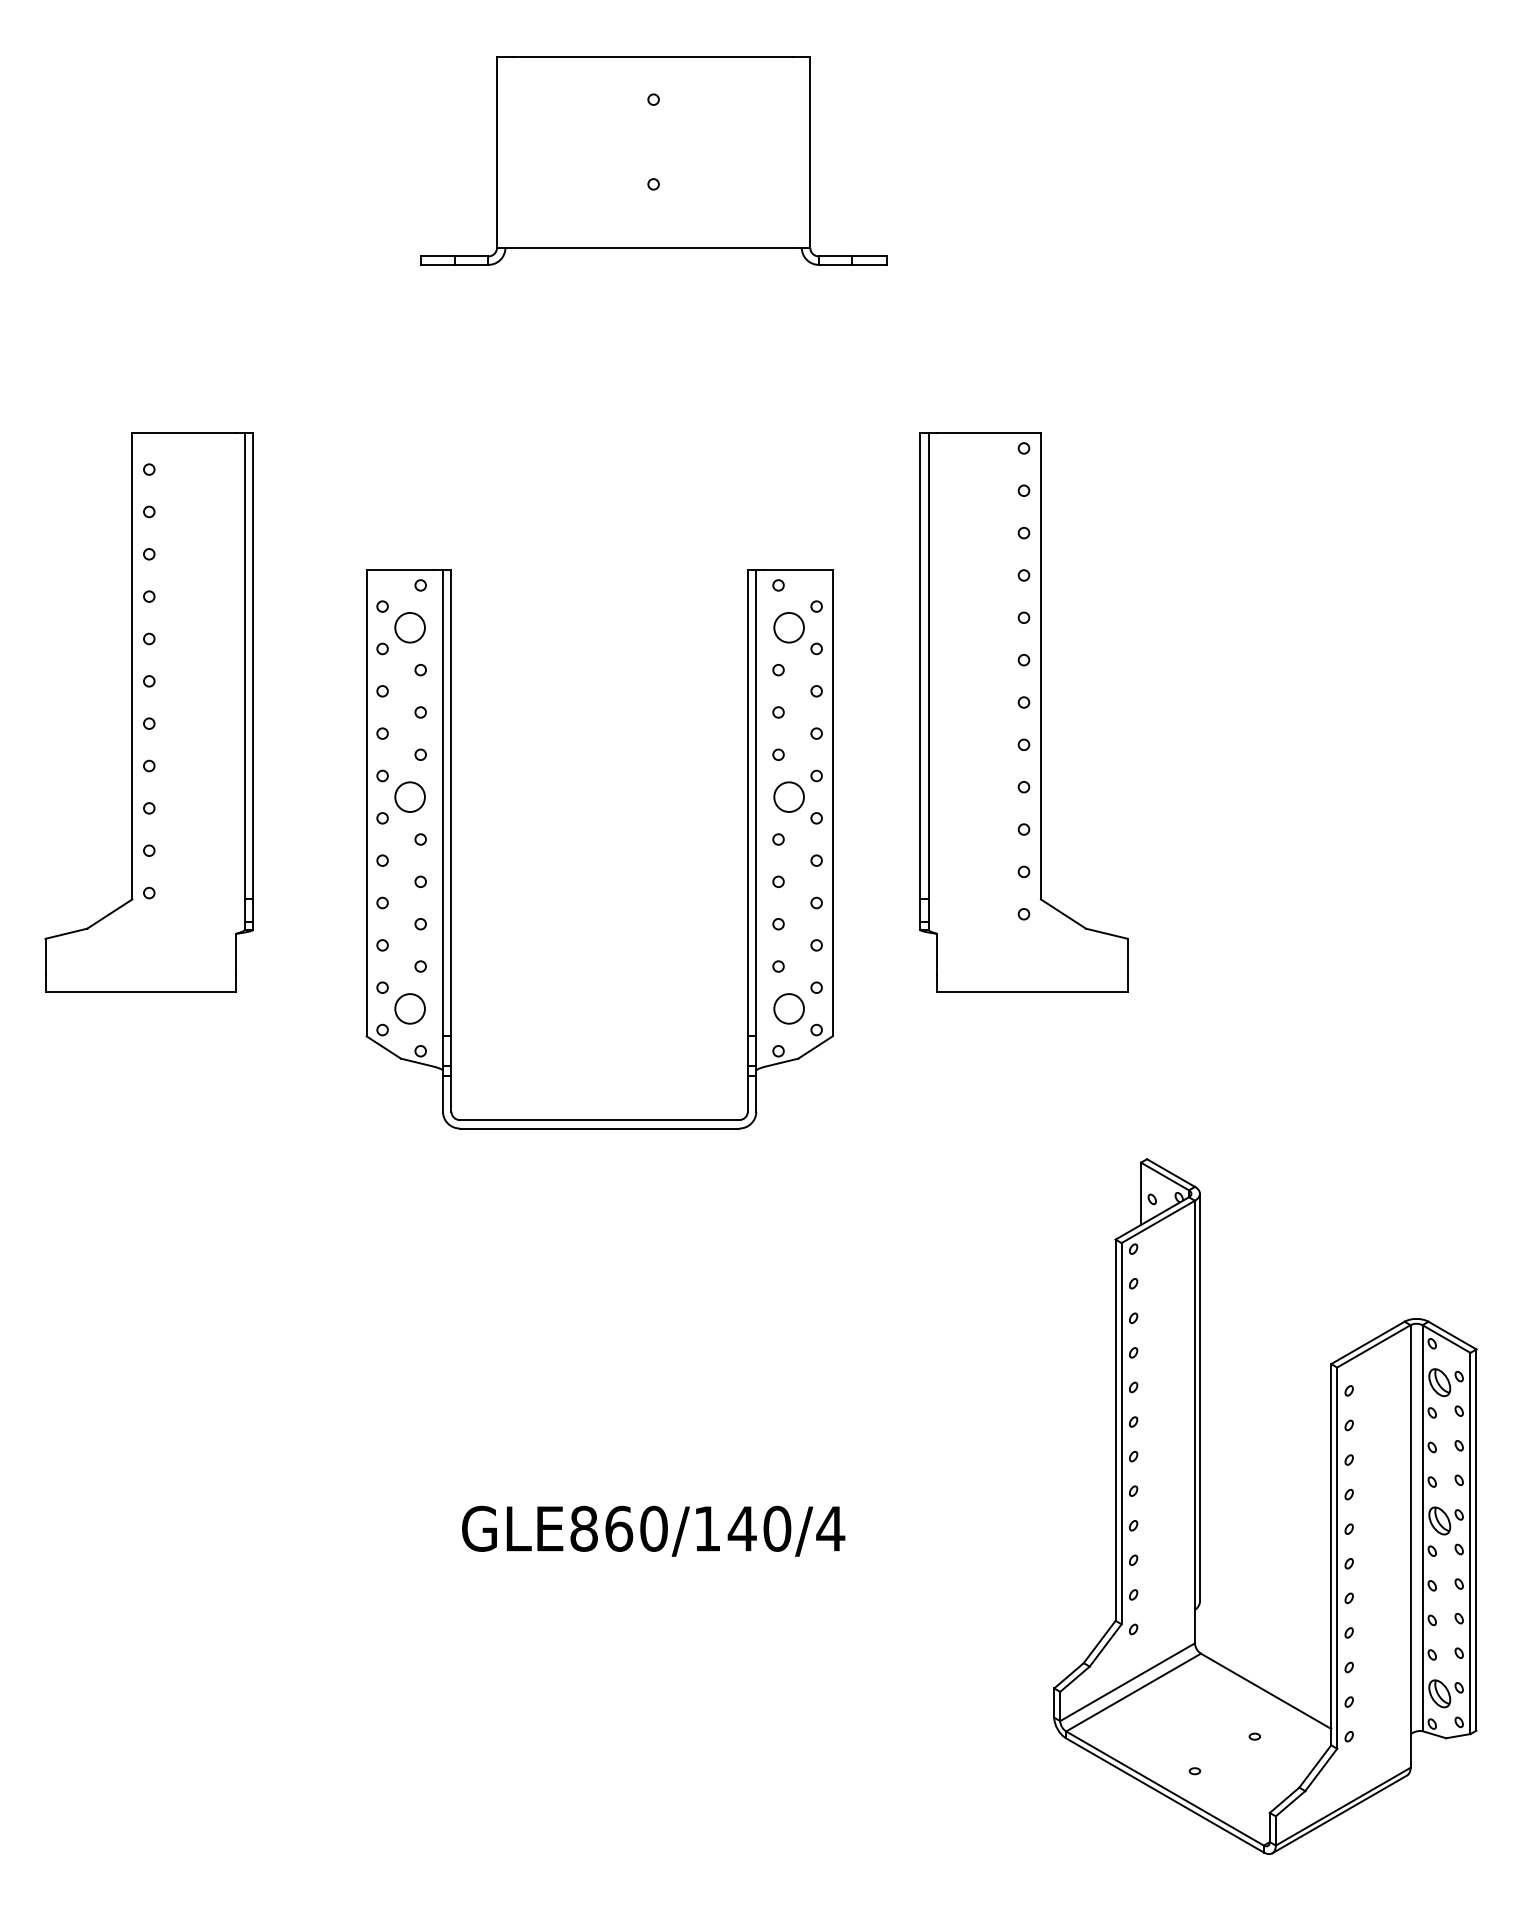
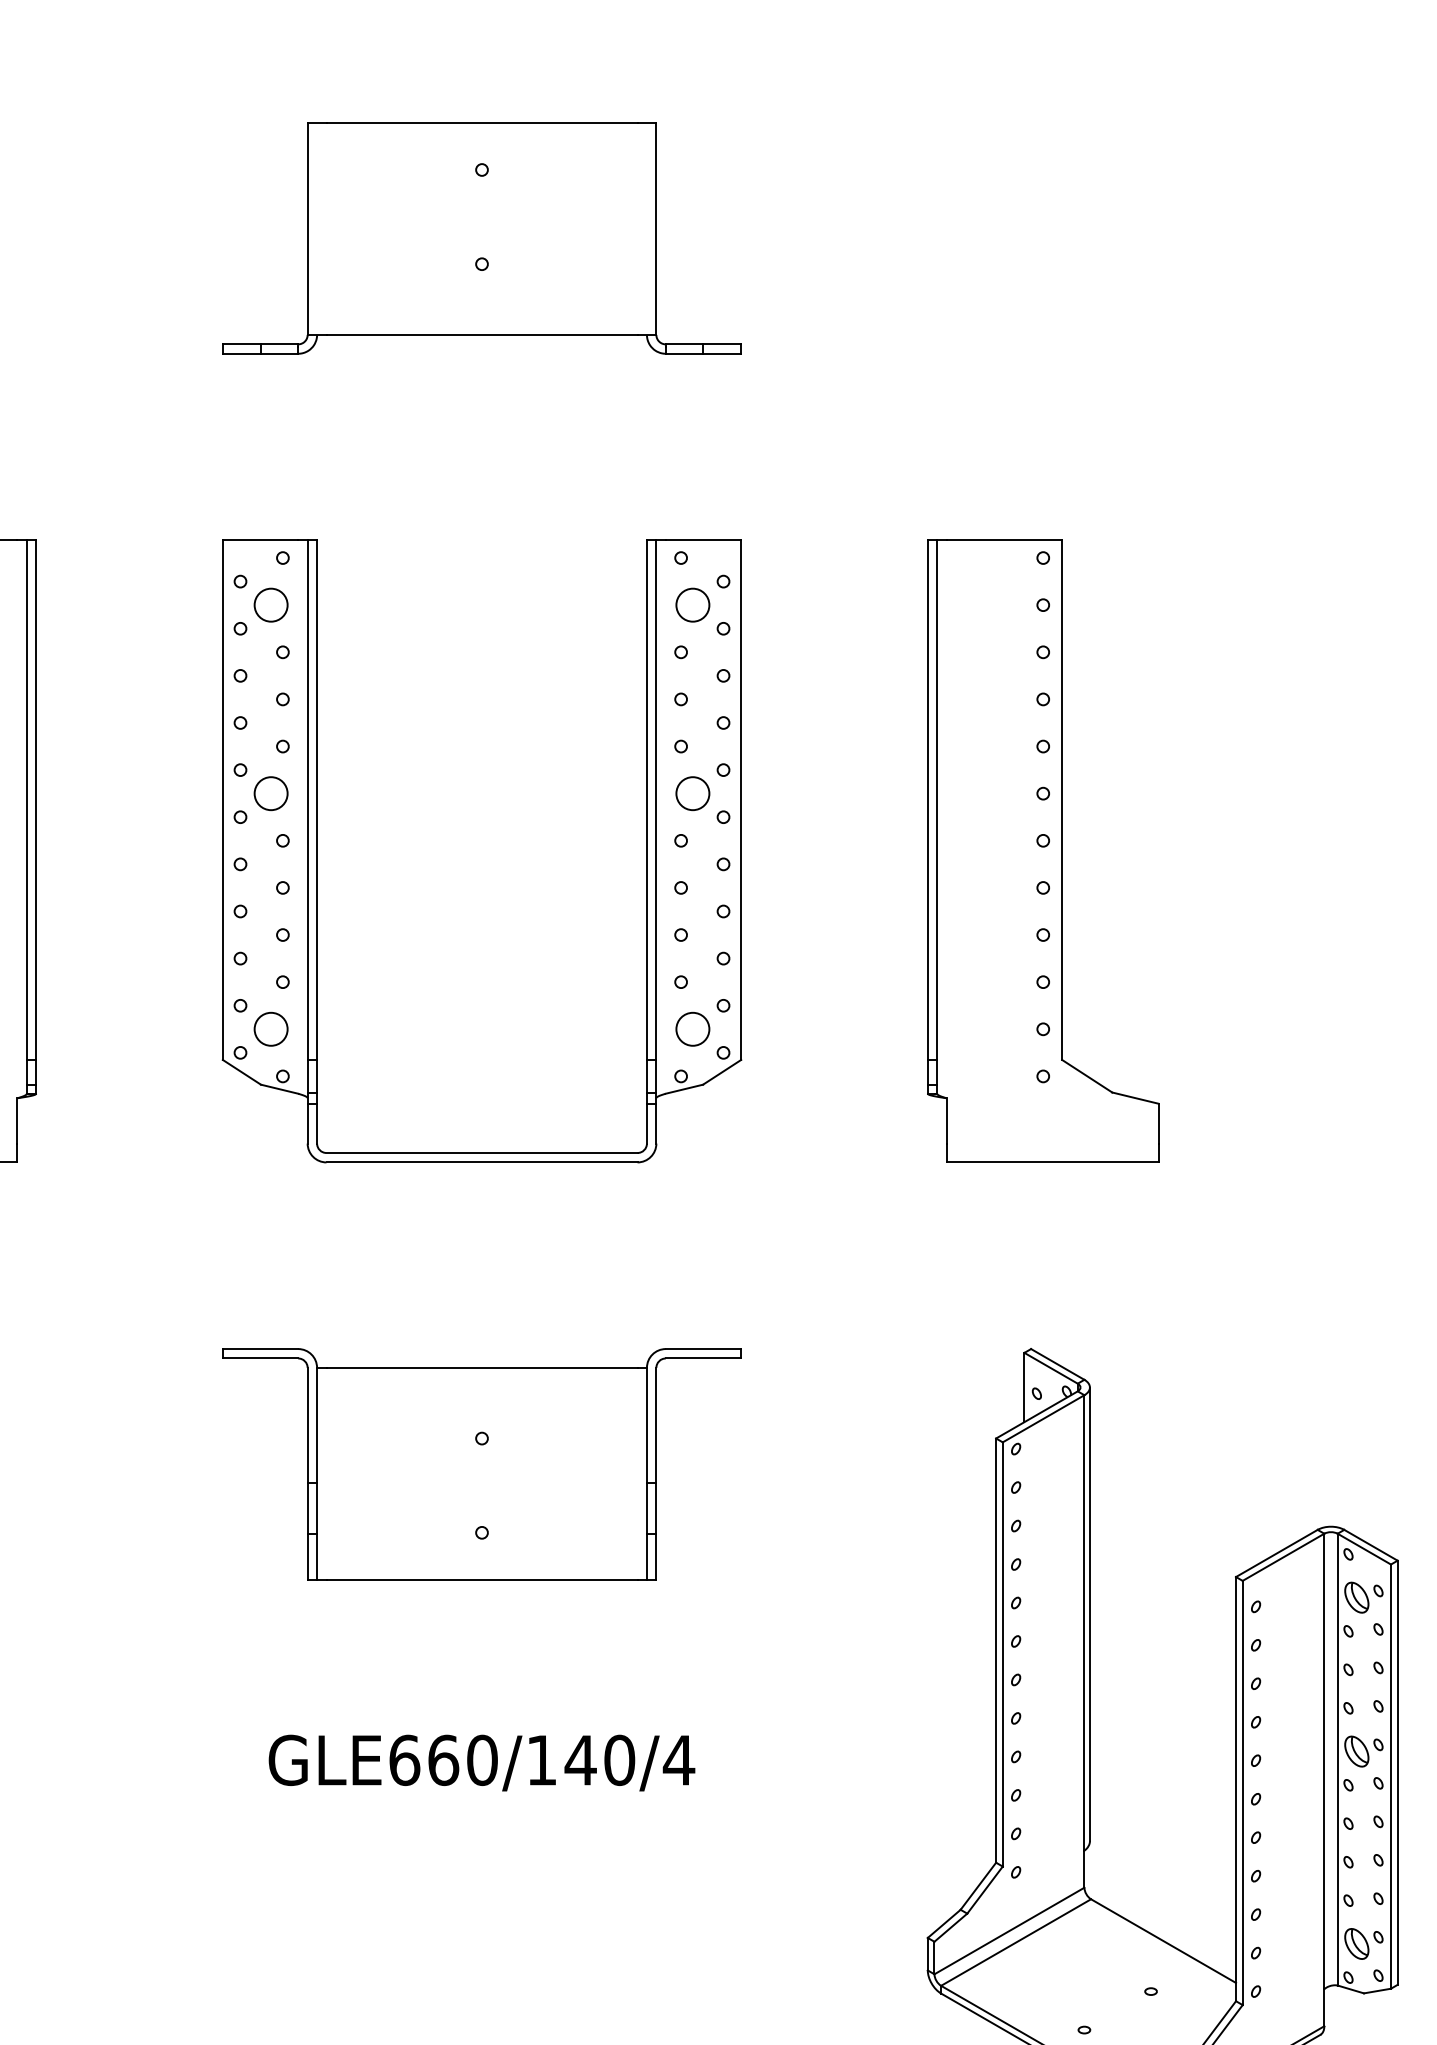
part: (1023, 712) -> (1042, 851), moved
part: (451, 849) -> (317, 851), moved
part: (653, 1262) -> (481, 1463), added
text: (584, 1528) -> (405, 1759), GLE860/140/4 -> GLE660/140/4

